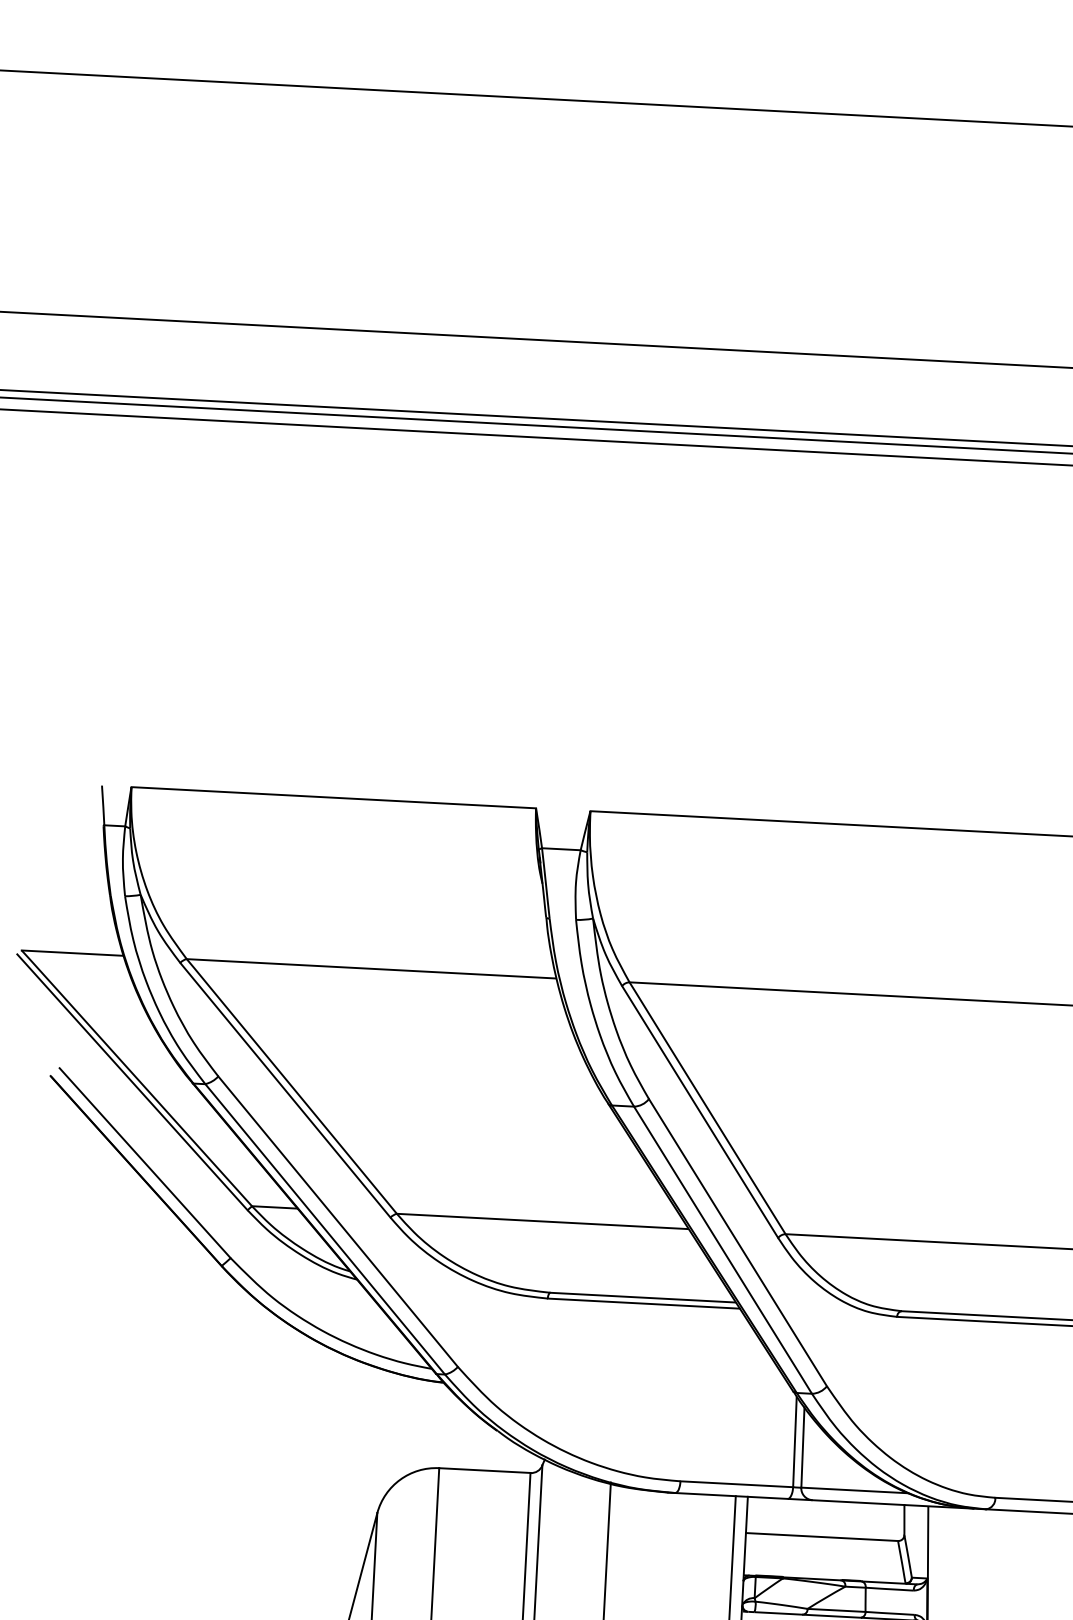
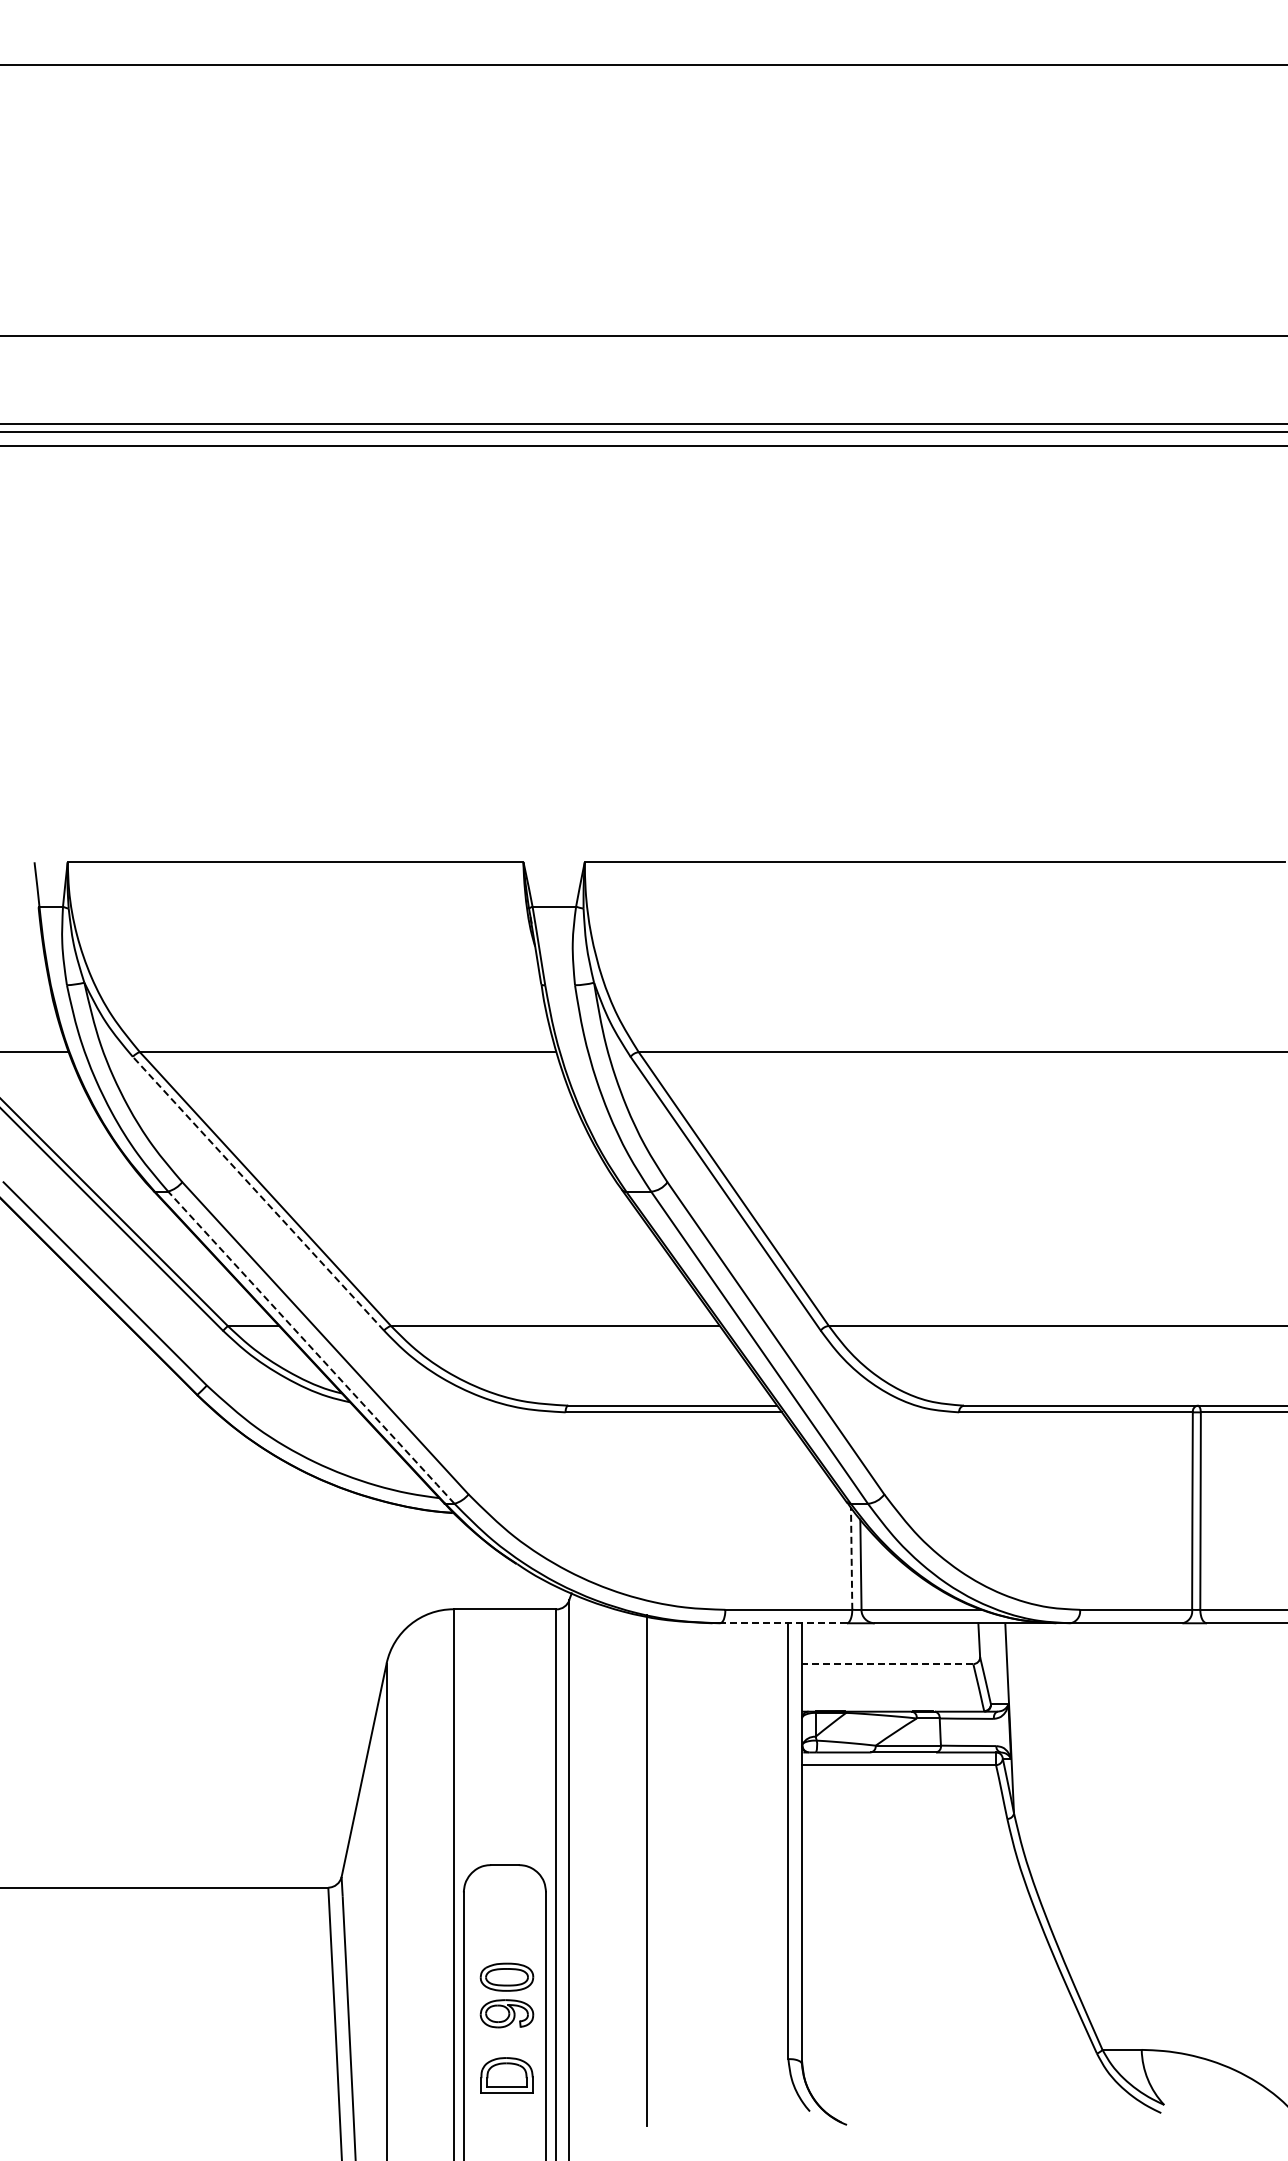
line: (285, 1090) -> (258, 1193), solid -> dashed
line: (326, 1230) -> (312, 1348), solid -> dashed
line: (794, 1441) -> (851, 1558), solid -> dashed
line: (731, 1496) -> (783, 1623), solid -> dashed
line: (821, 1537) -> (887, 1664), solid -> dashed

